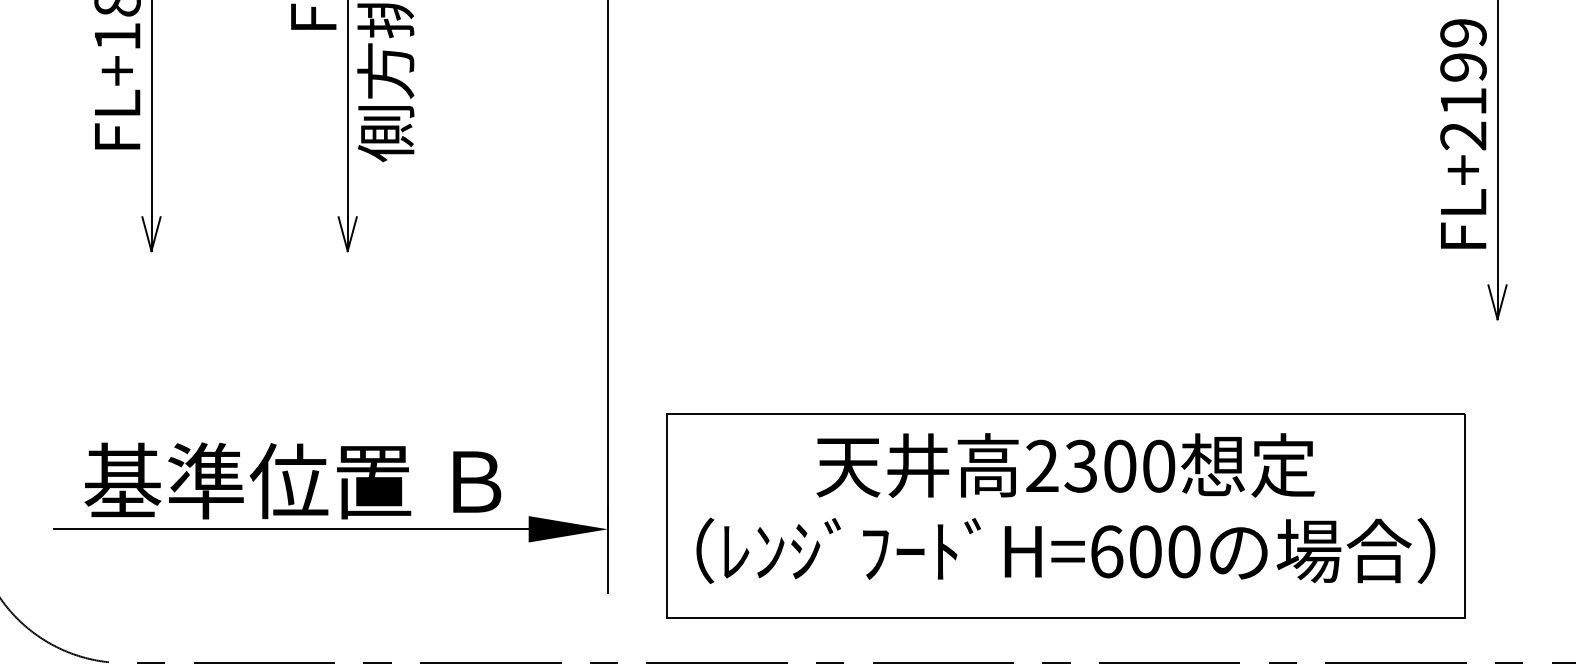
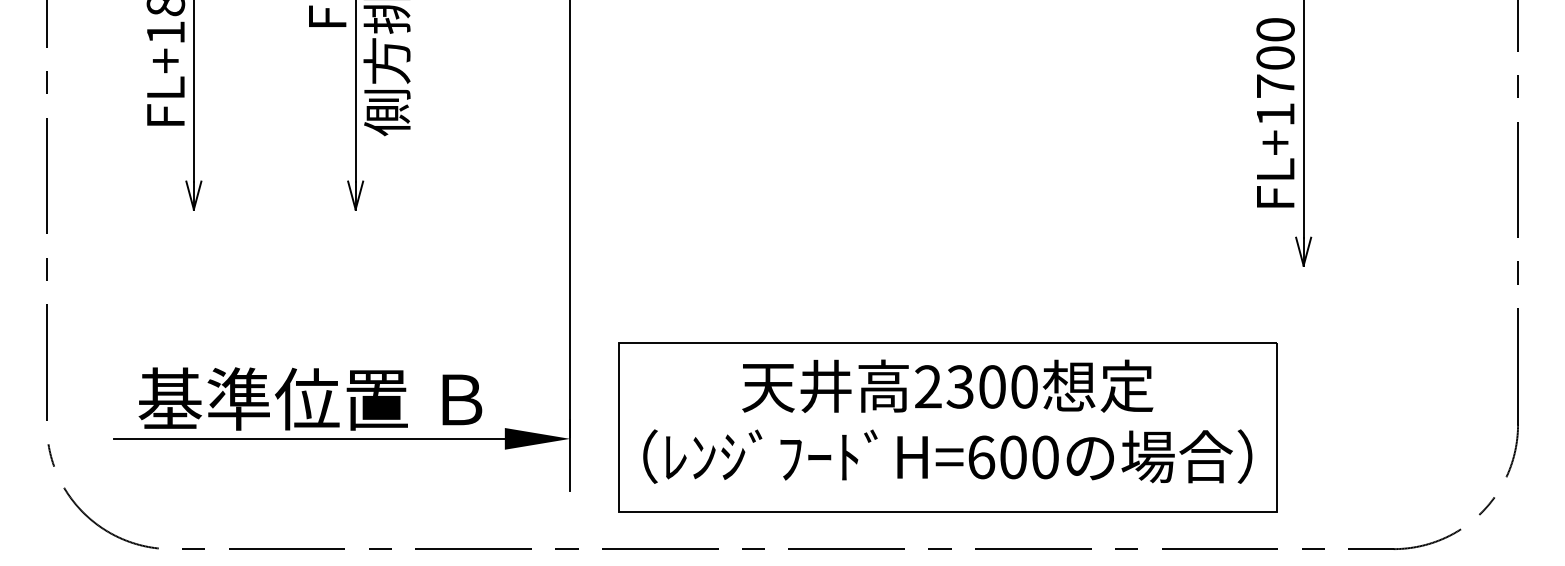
text: (1463, 84) -> (1275, 72), FL+2199 -> FL+1700

